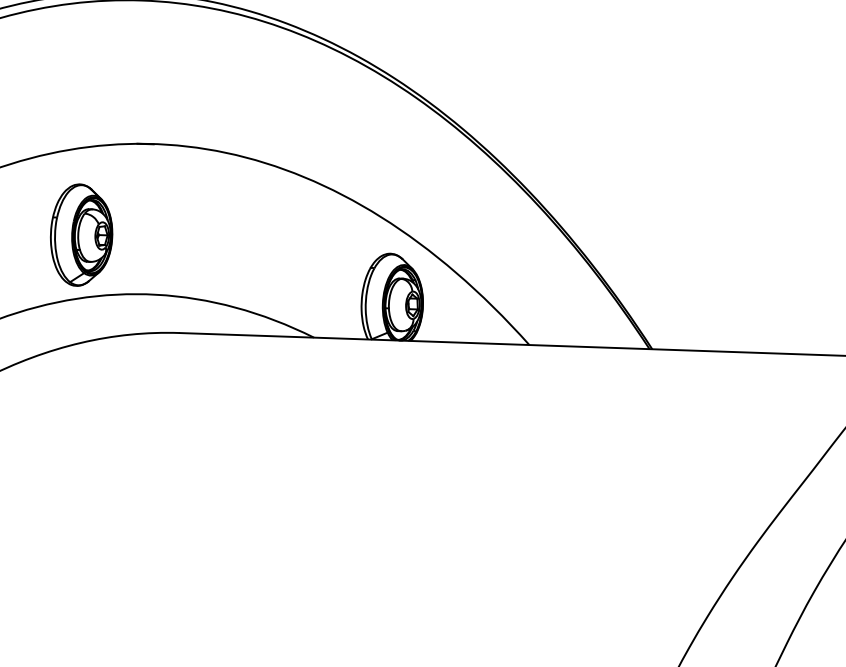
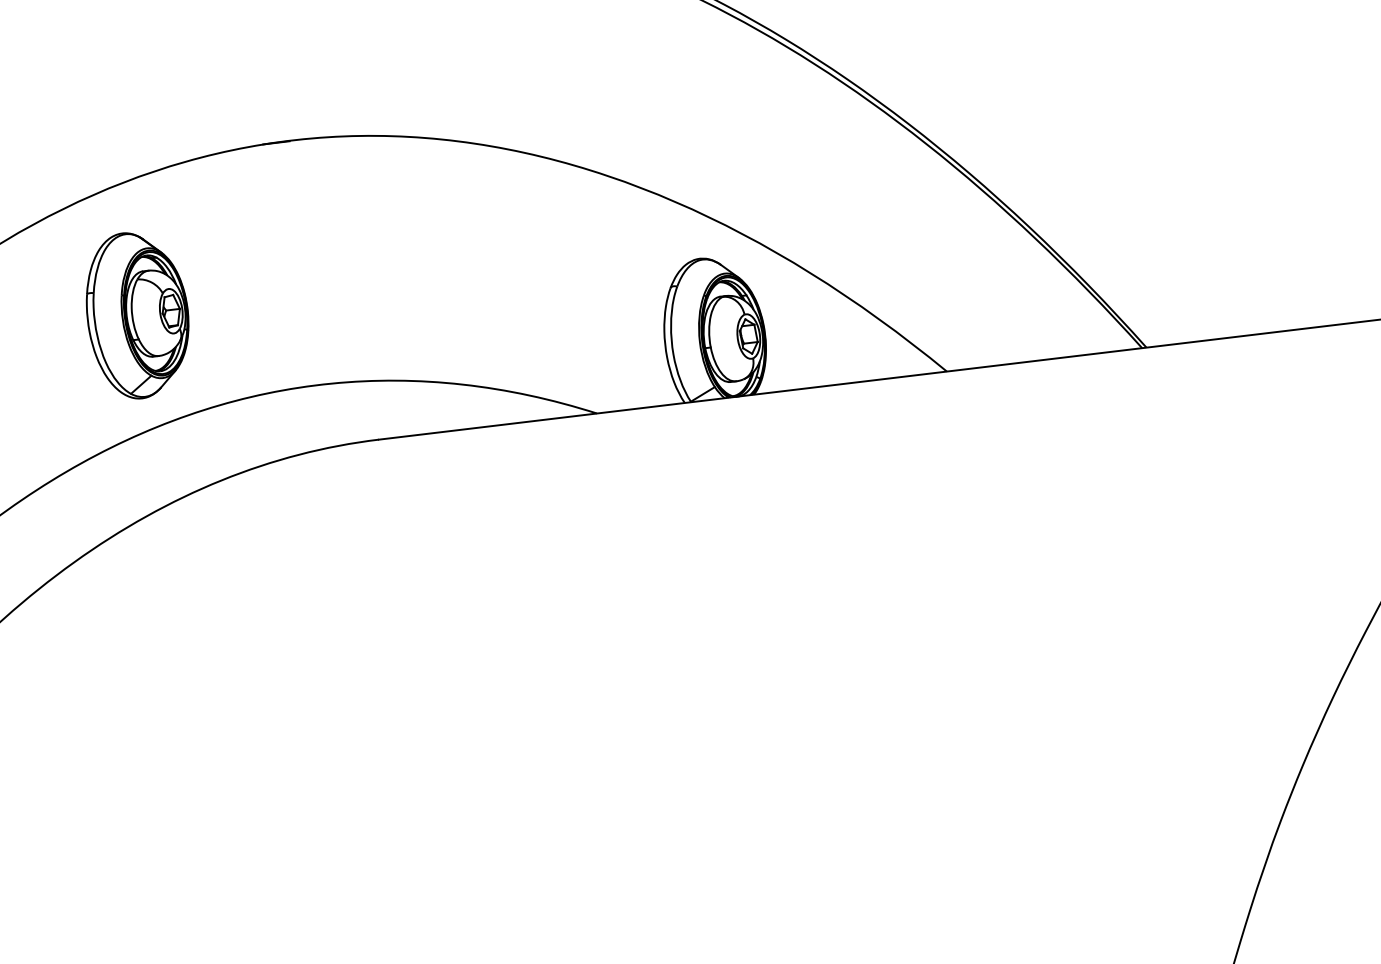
part: (81, 234) -> (137, 314), moved

